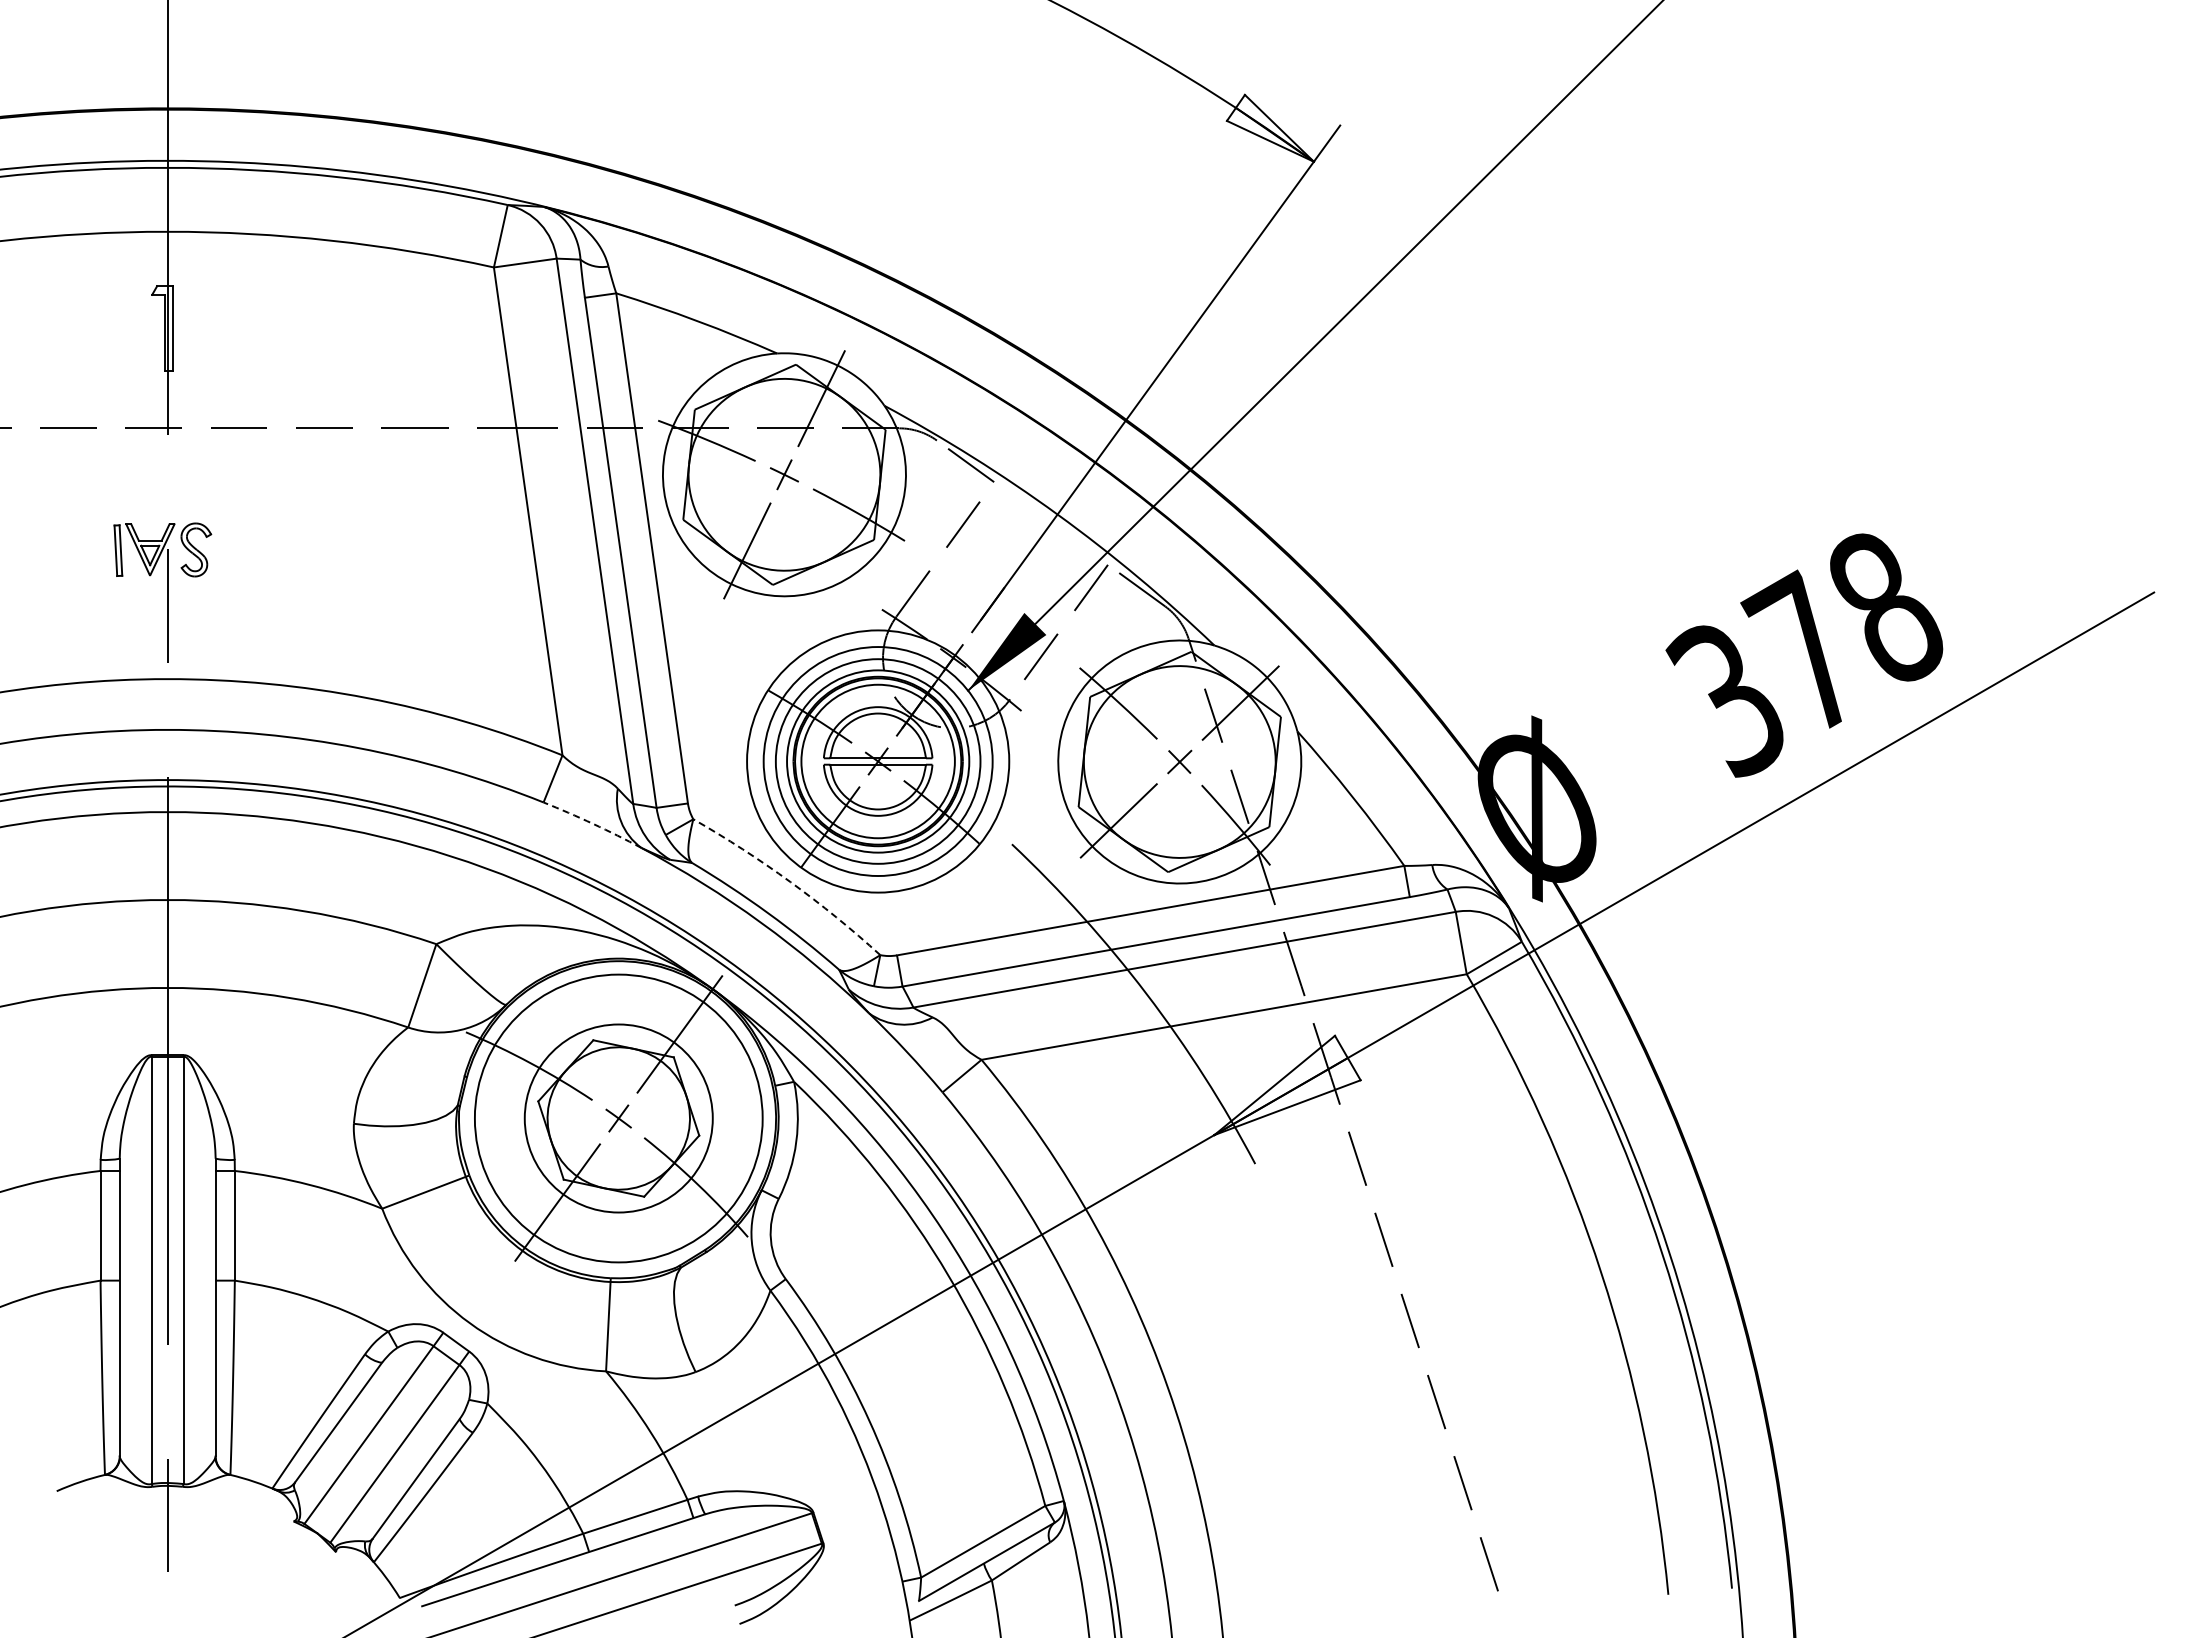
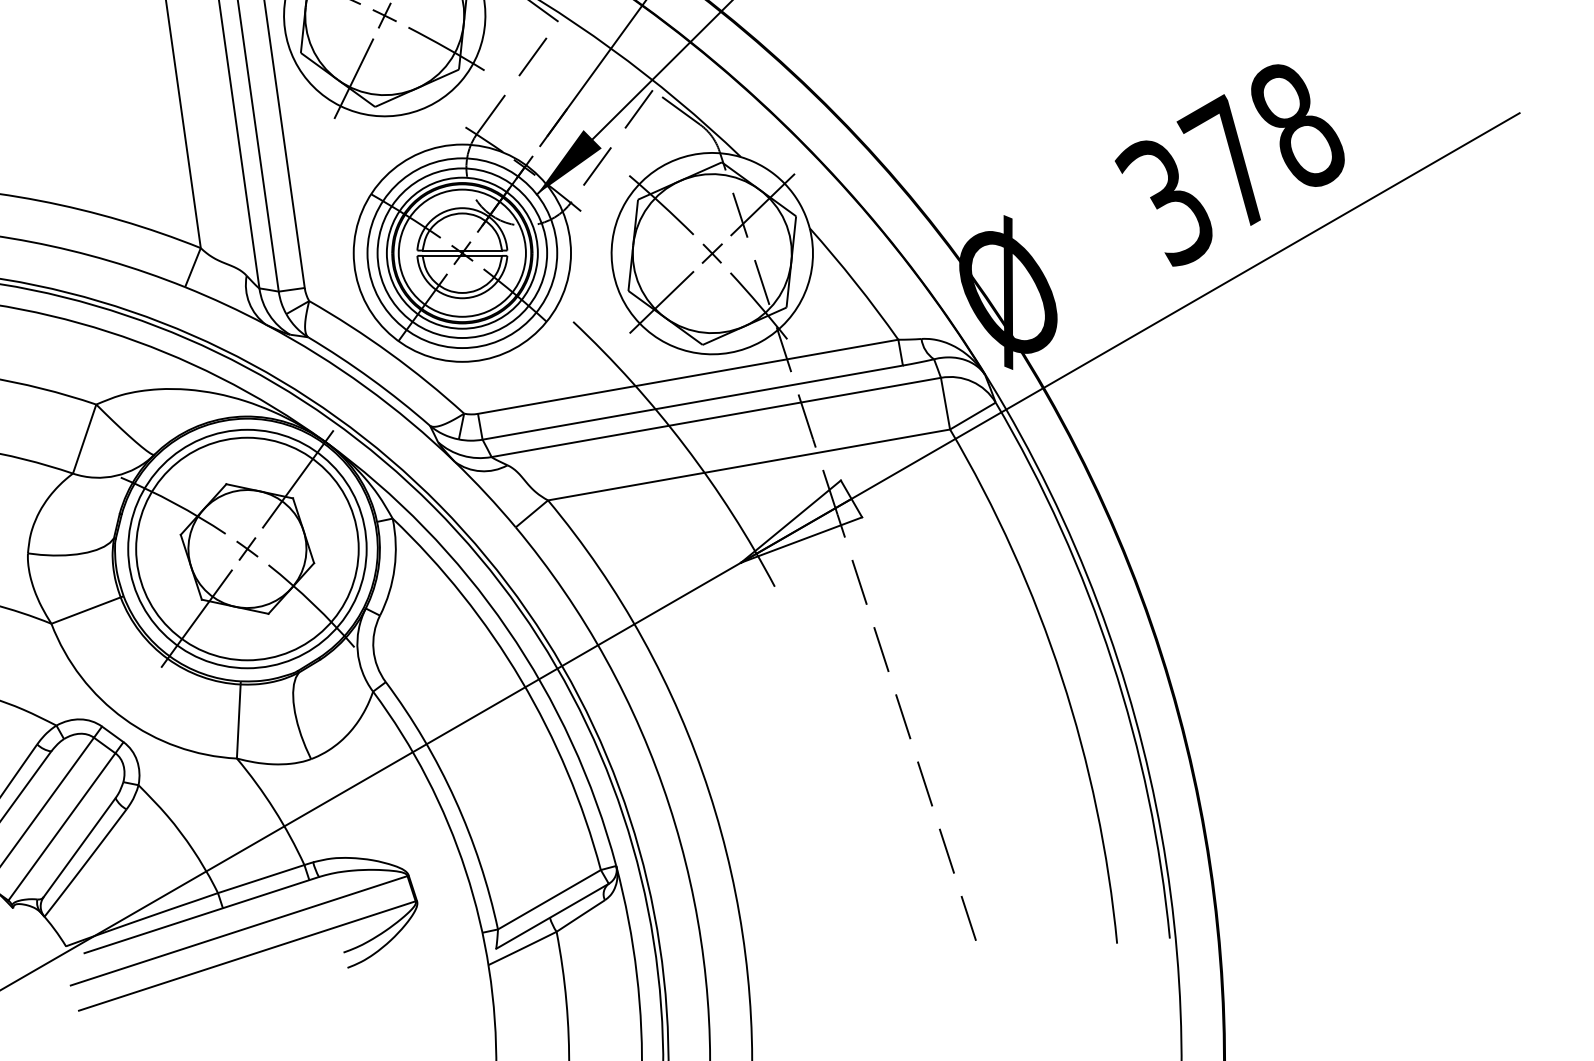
arc: (593, 823) -> (226, 304), dashed -> solid
arc: (790, 882) -> (389, 353), dashed -> solid
circle: (618, 1118) -> (247, 549), size x1.43

